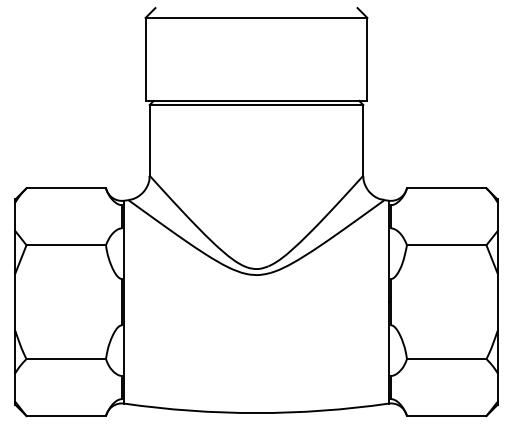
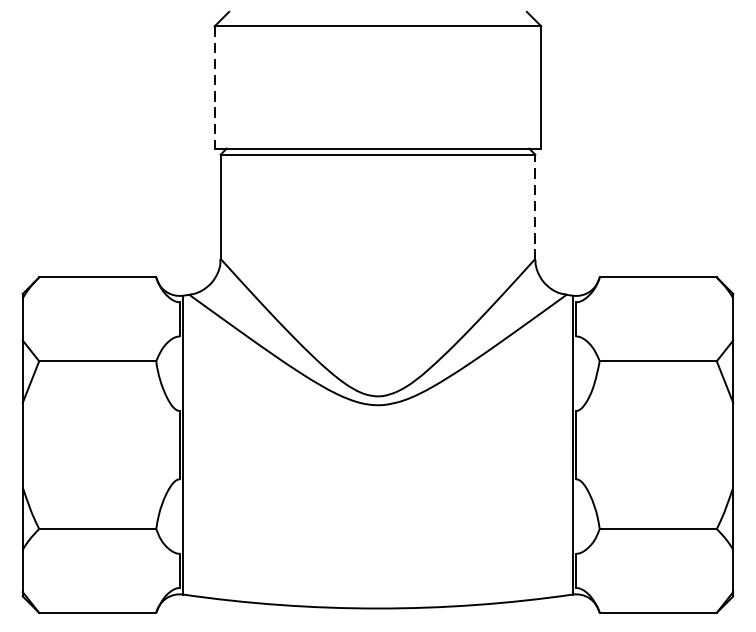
line: (145, 59) -> (214, 87), solid -> dashed
line: (363, 140) -> (535, 206), solid -> dashed

